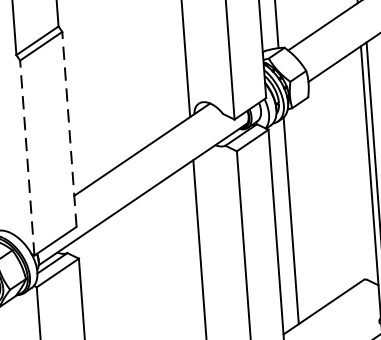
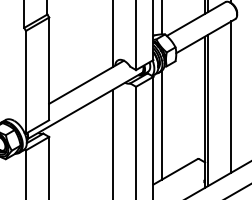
line: (70, 128) -> (49, 68), dashed -> solid
line: (26, 156) -> (25, 81), dashed -> solid

